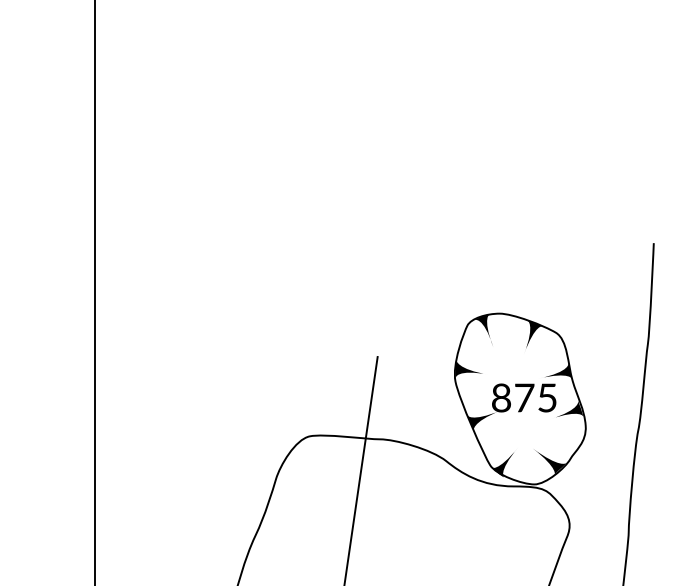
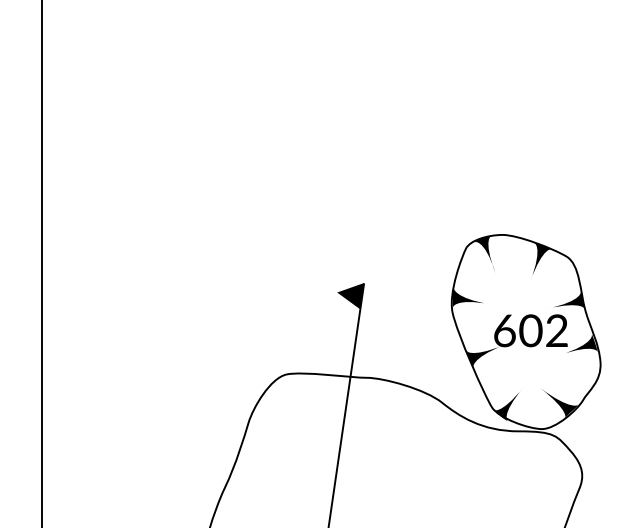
fill: (365, 367) -> (350, 296), added
text: (524, 397) -> (530, 330), 875 -> 602

